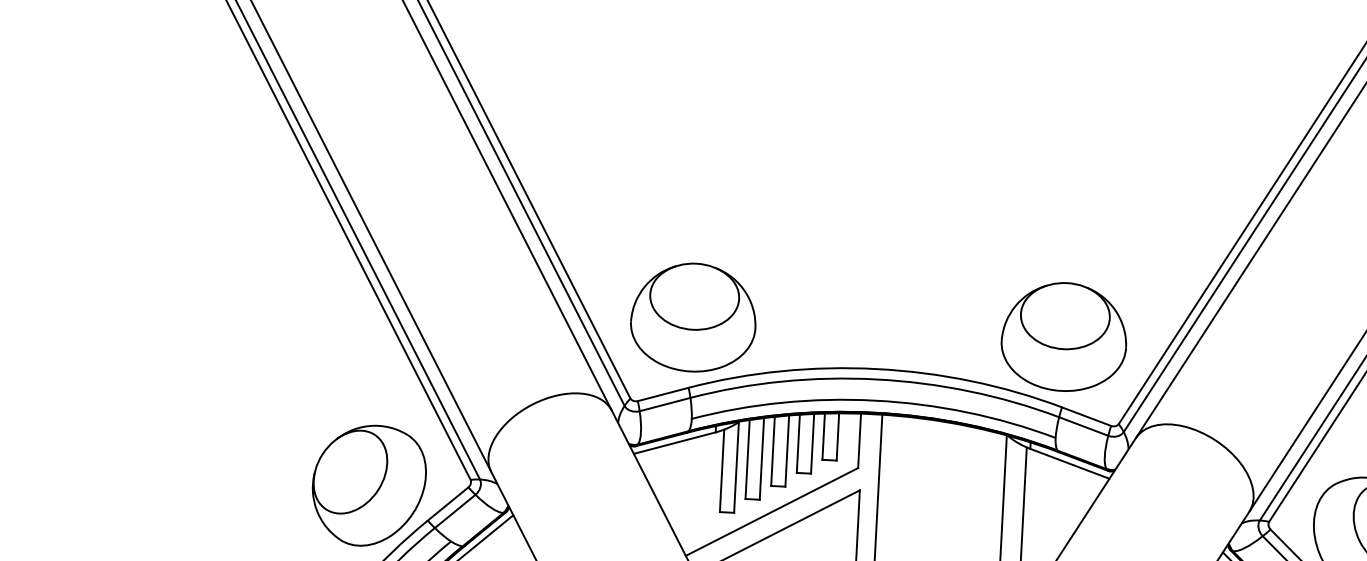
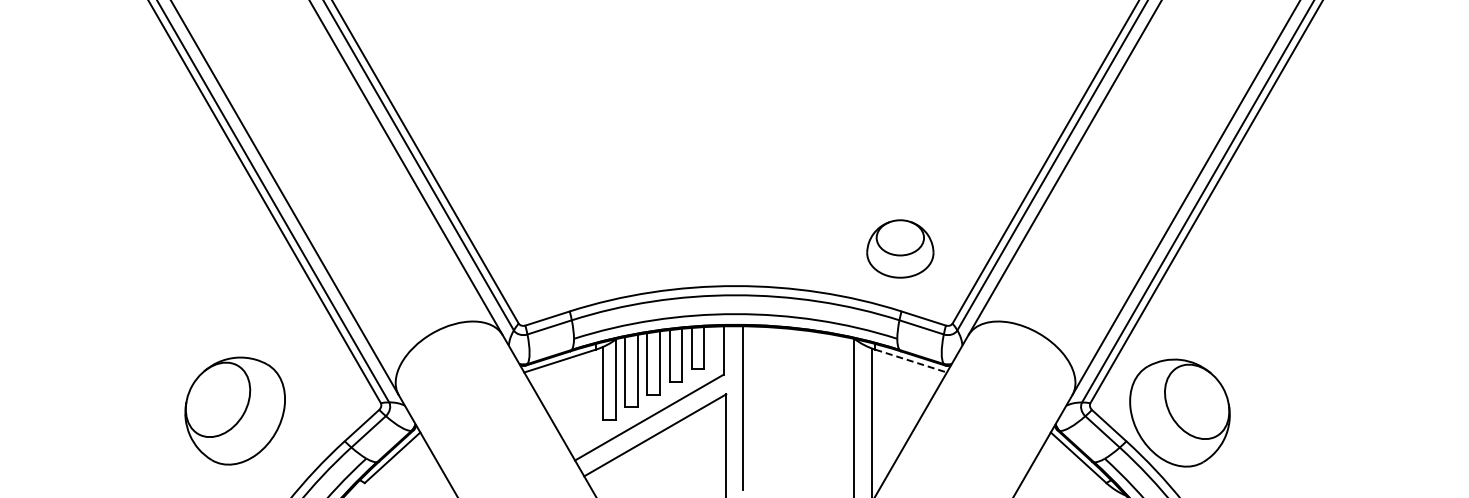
part: (693, 317) -> (570, 248), removed
part: (1064, 336) -> (900, 248), size x0.6
line: (1070, 464) -> (911, 361), solid -> dashed
part: (368, 485) -> (234, 410), moved

